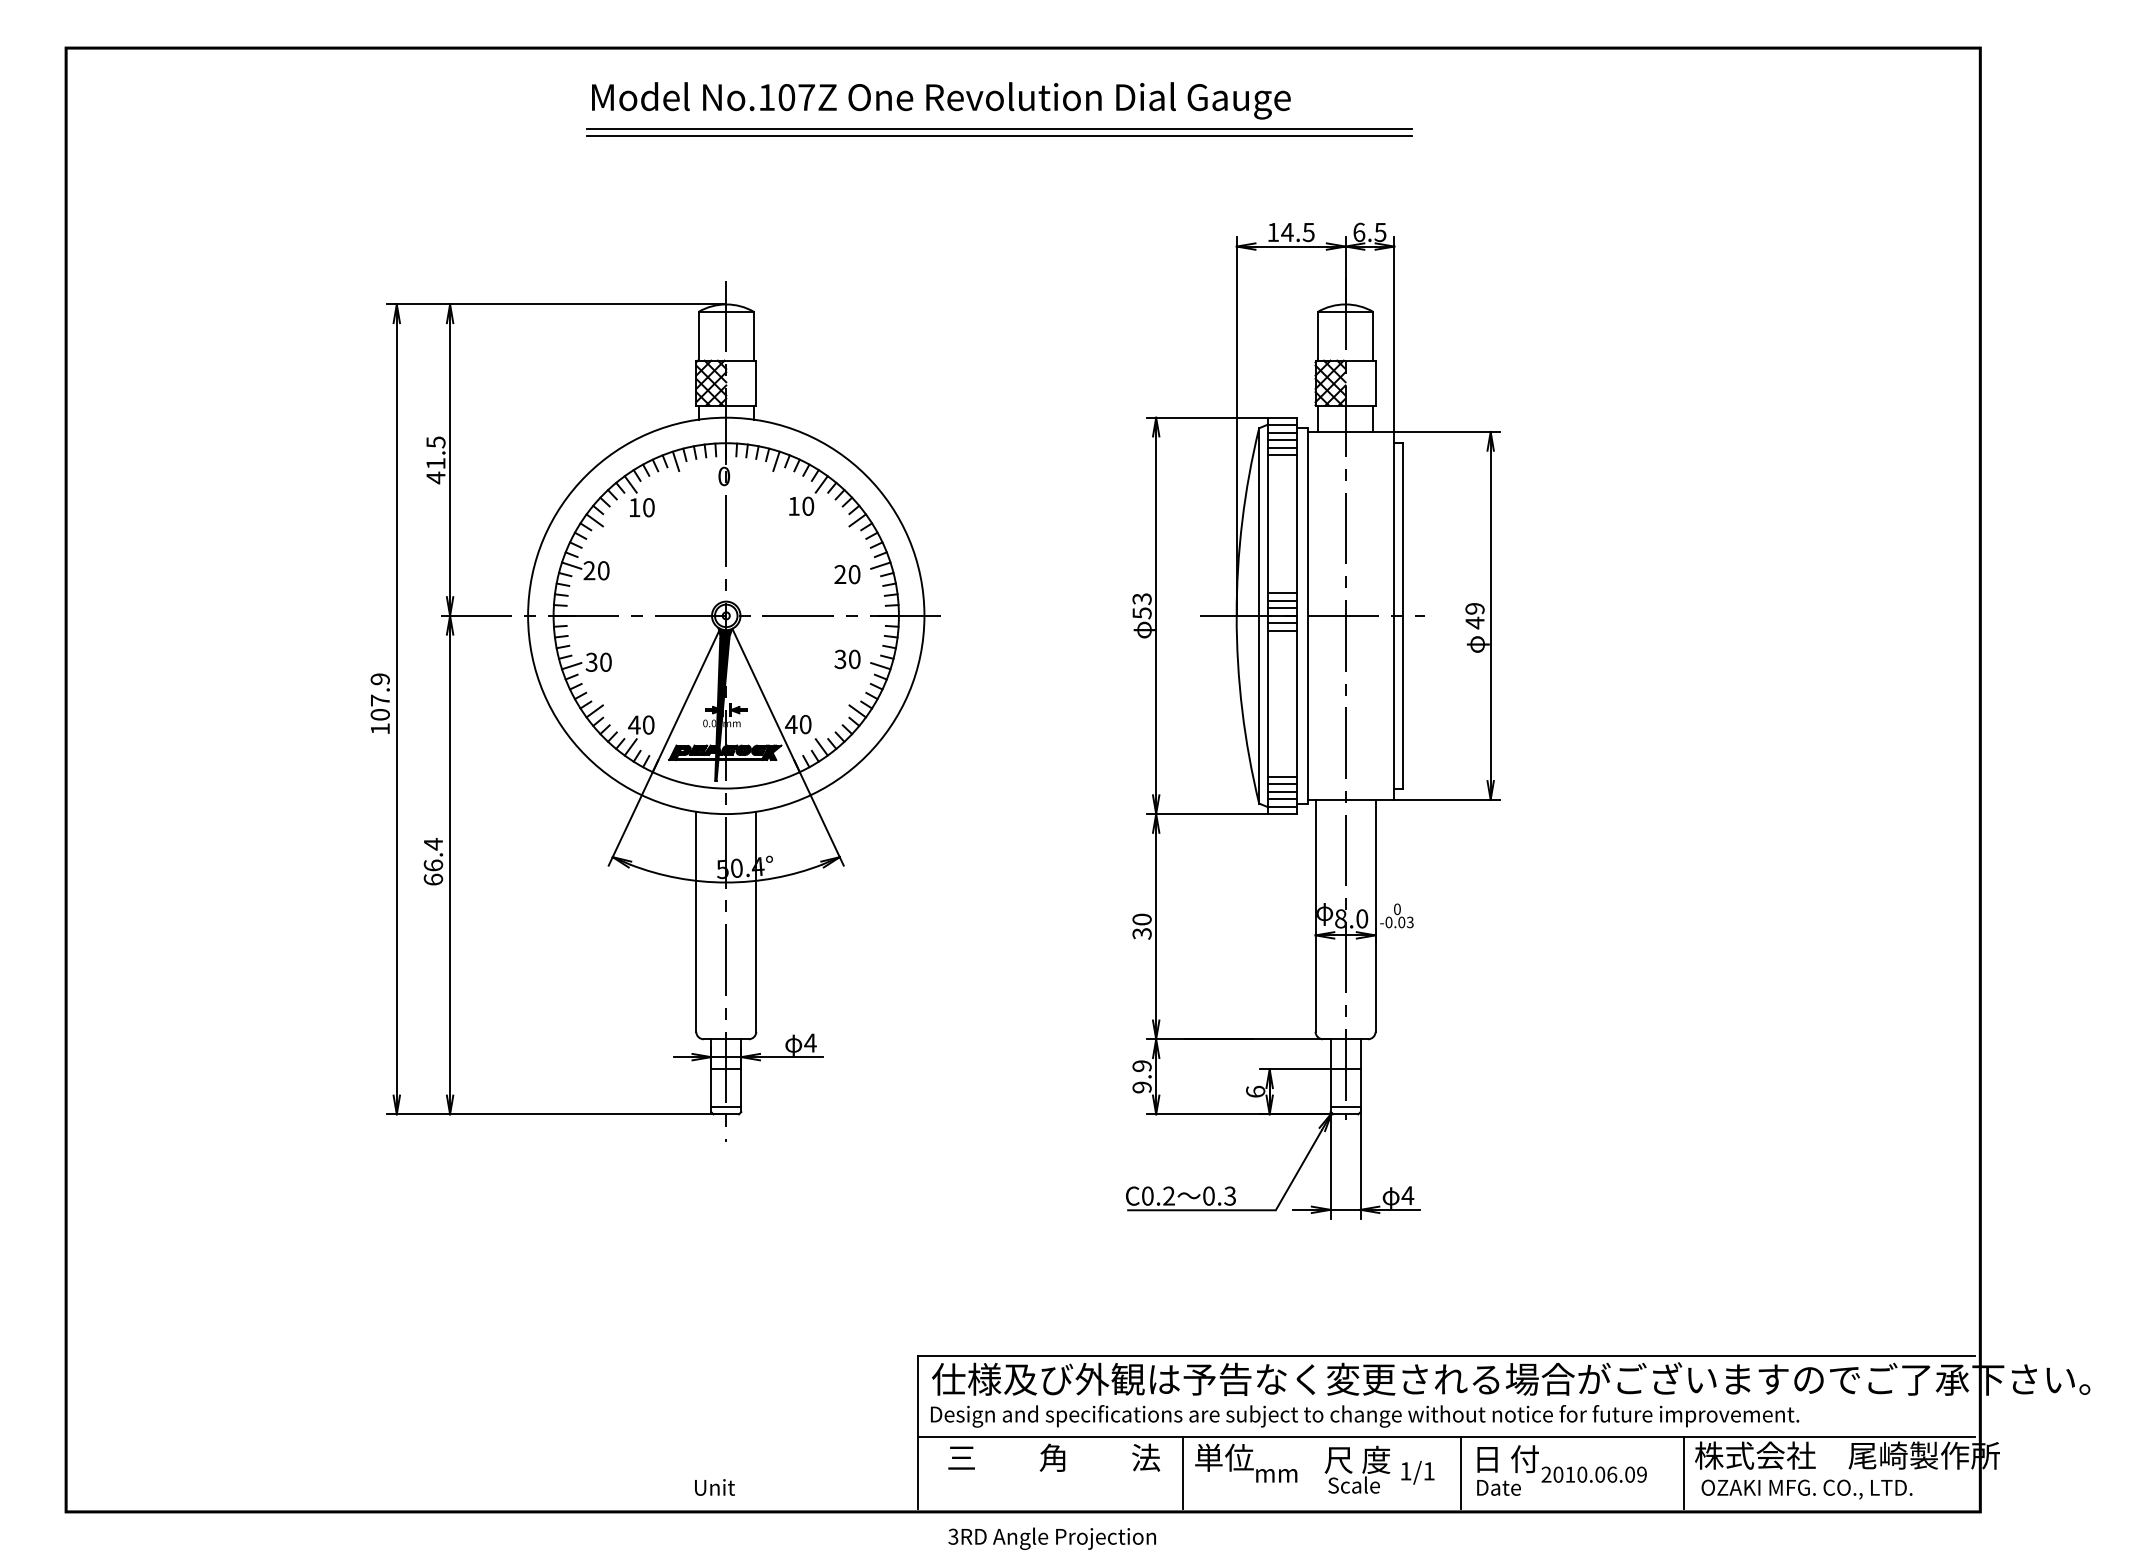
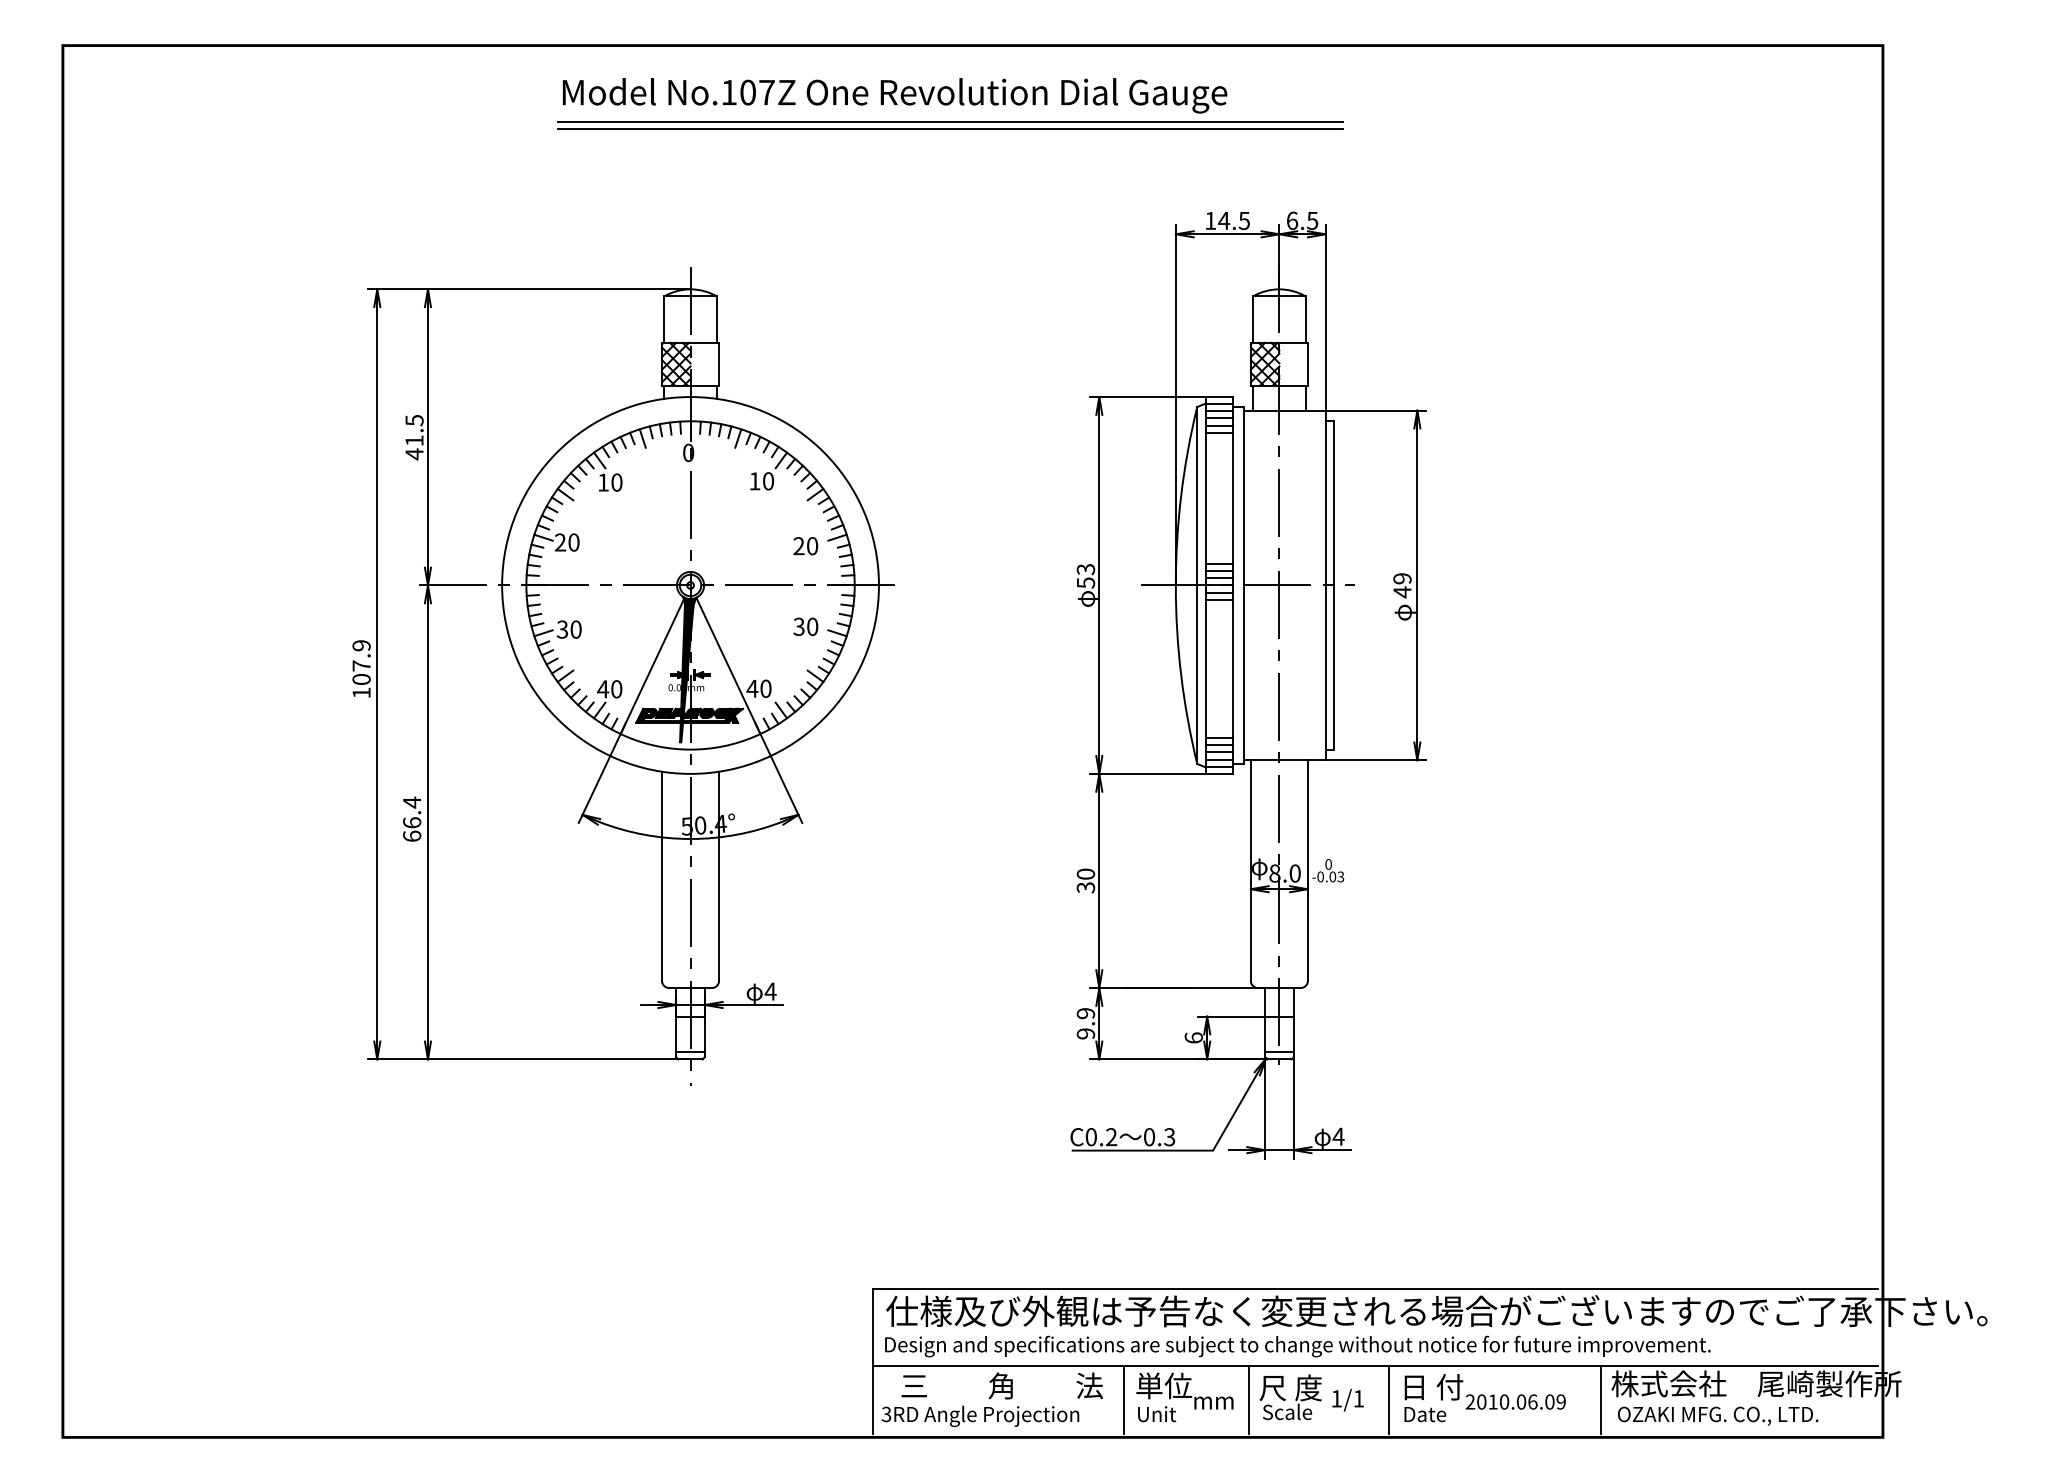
line: (1313, 1472) -> (1248, 1399), added
text: (714, 1487) -> (1156, 1414), moved
text: (1051, 1538) -> (979, 1416), moved

